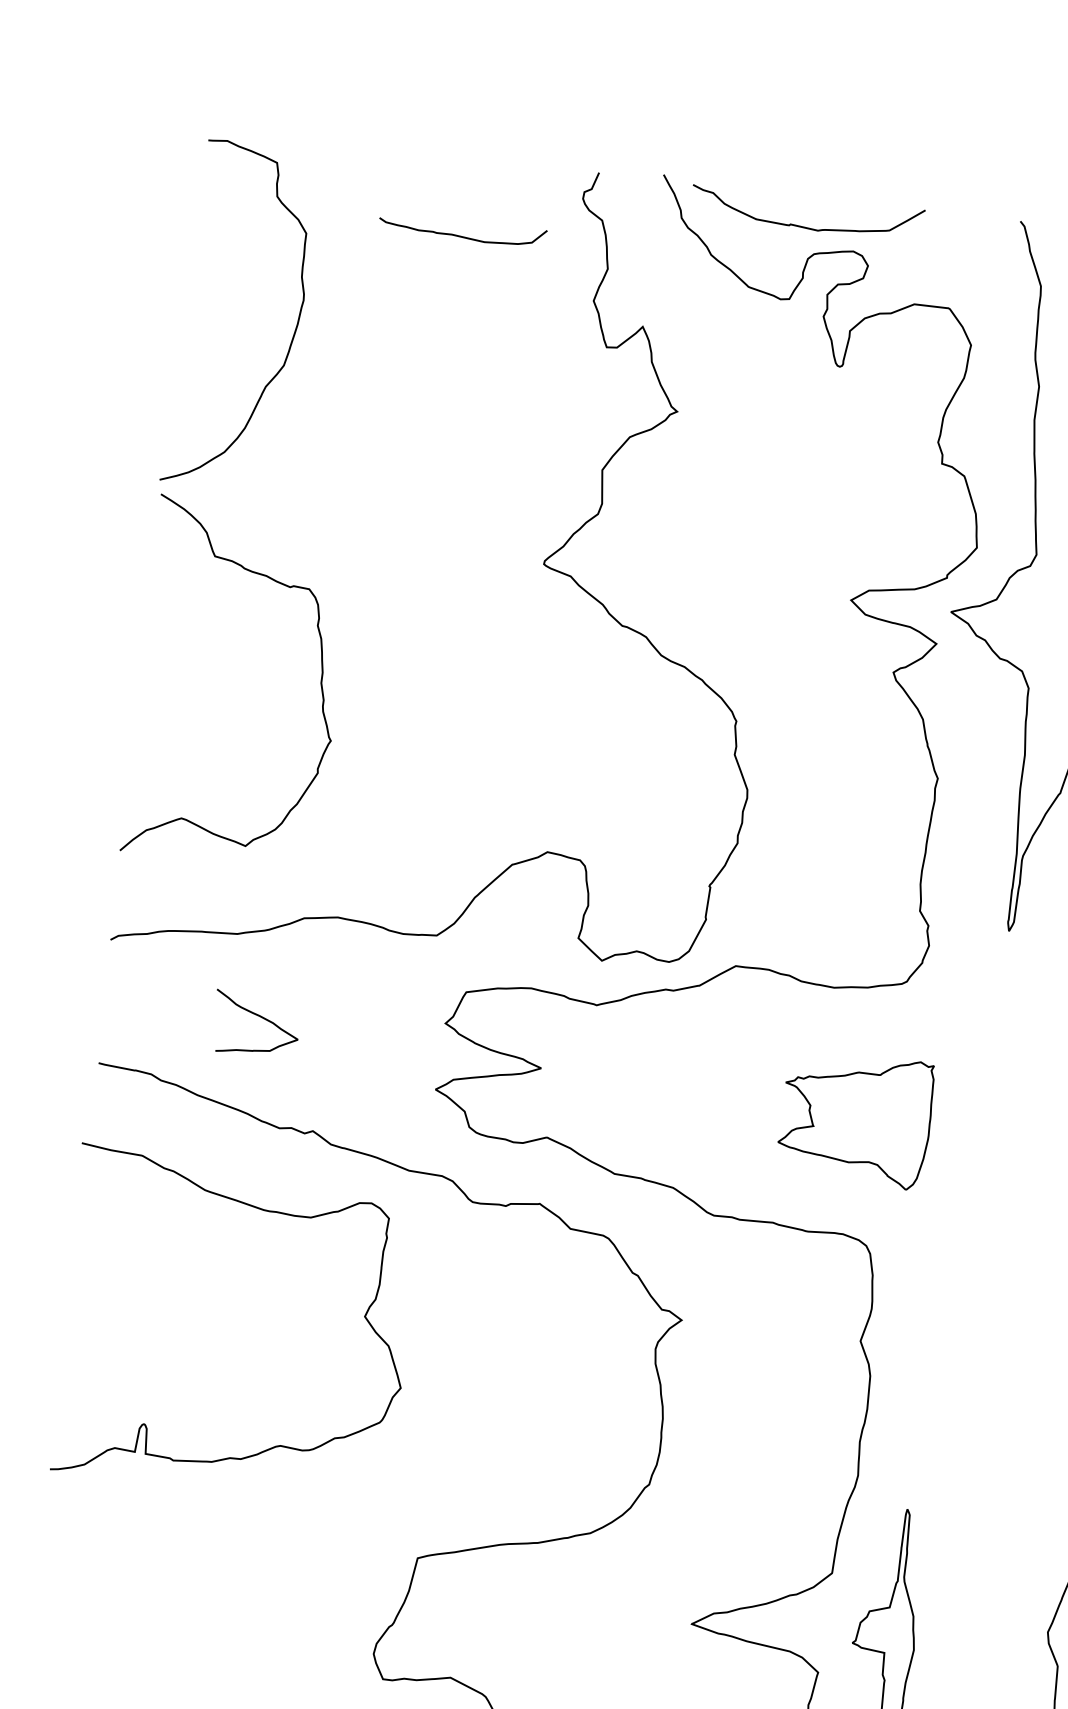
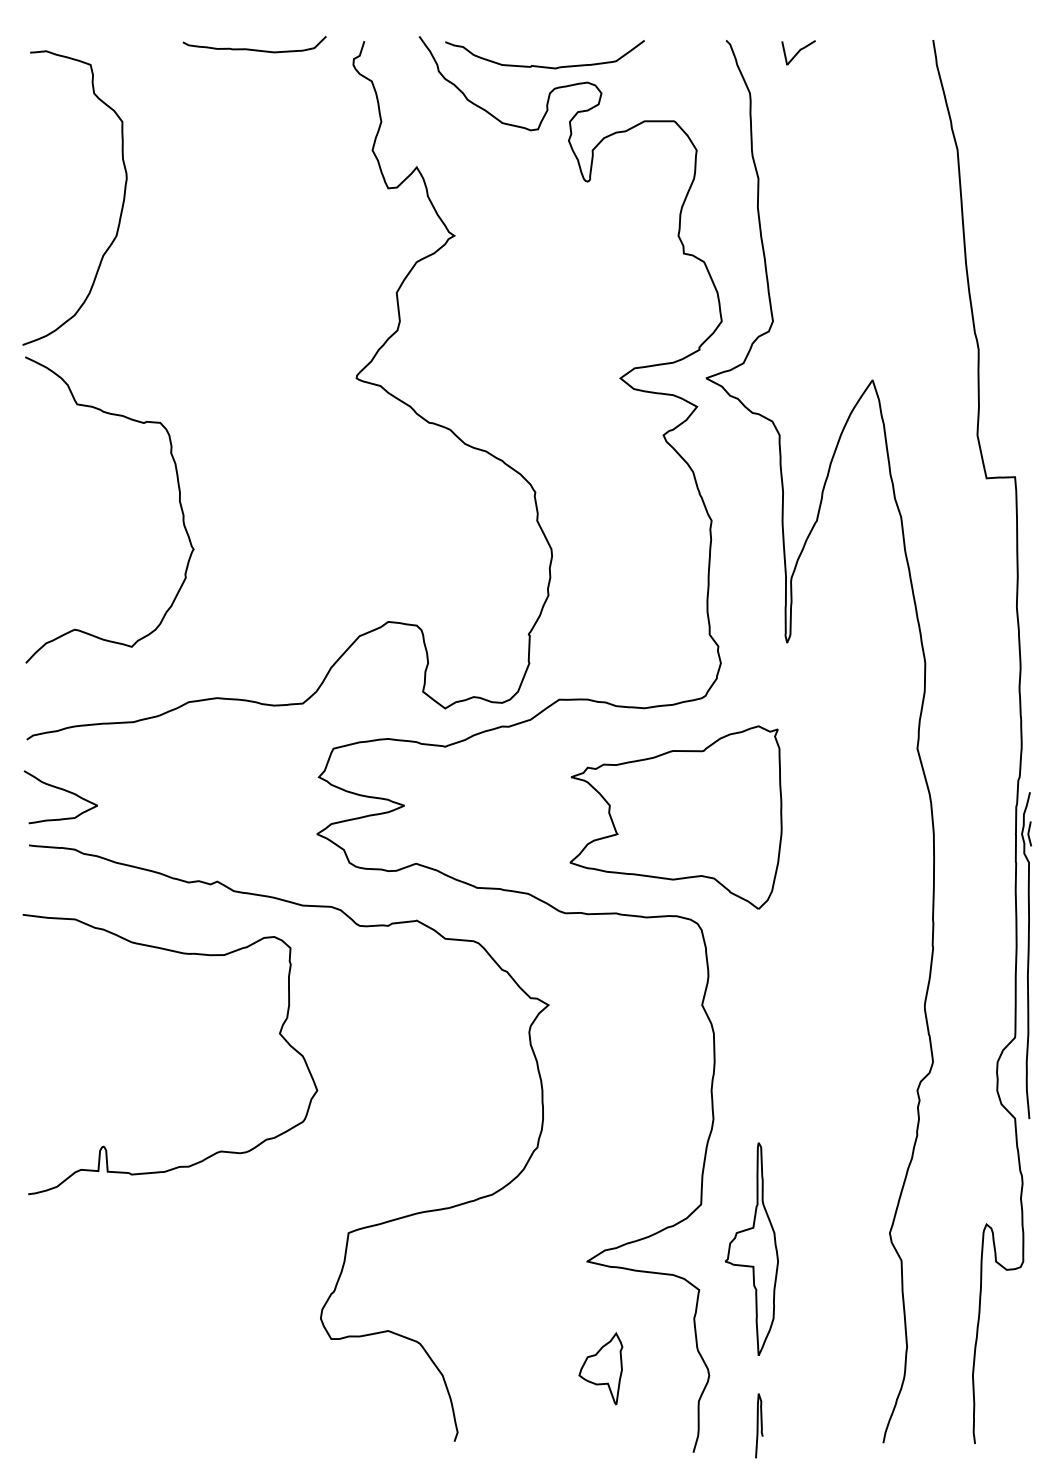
curve: (461, 236) -> (254, 49), moved
curve: (259, 1017) -> (62, 790), moved
part: (855, 1119) -> (675, 817), size x1.67

